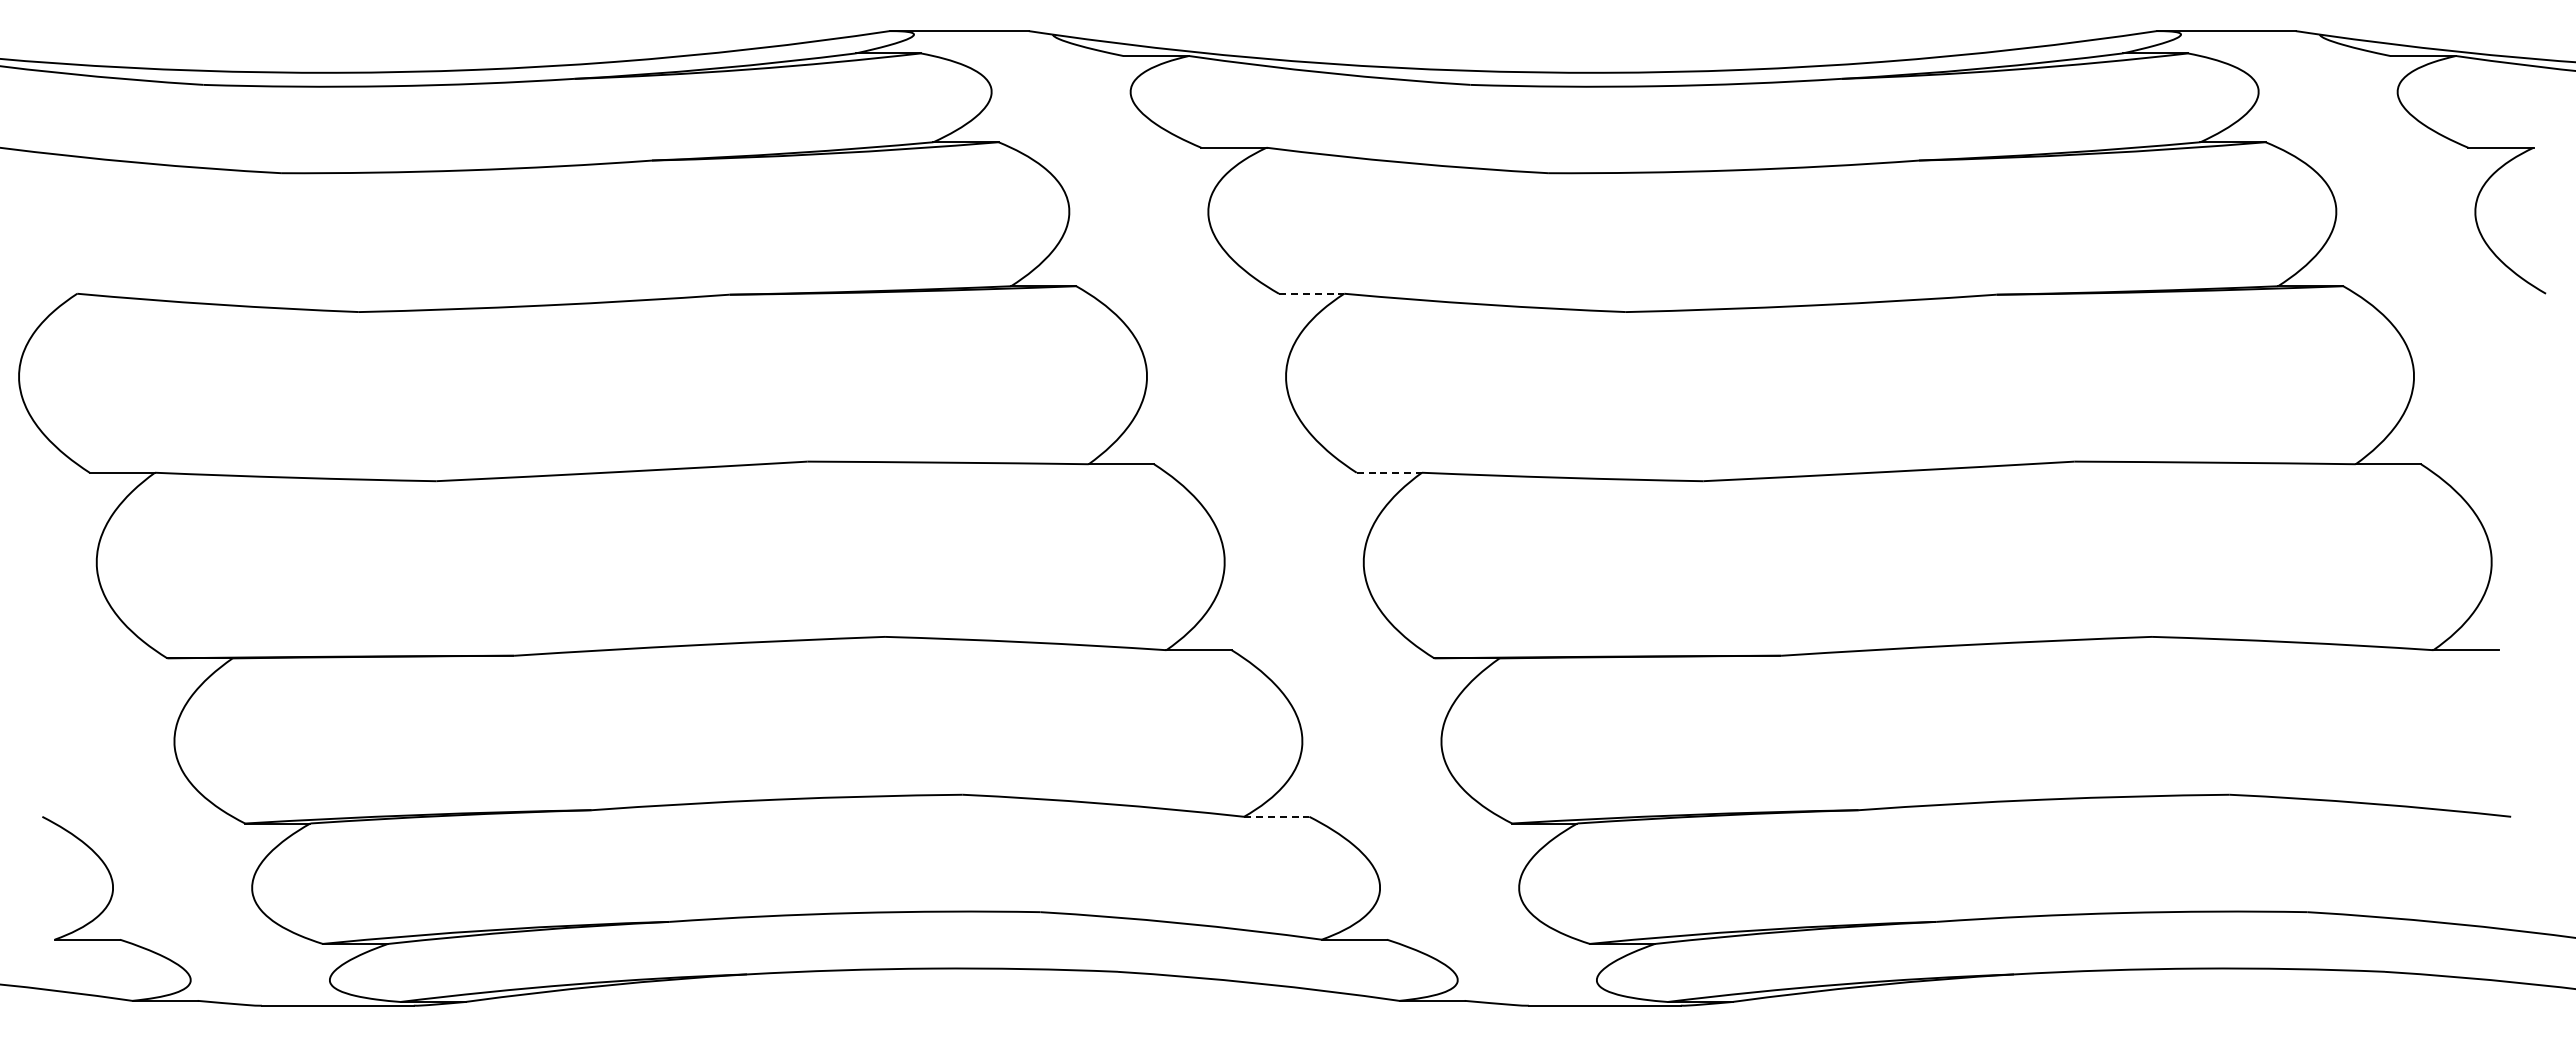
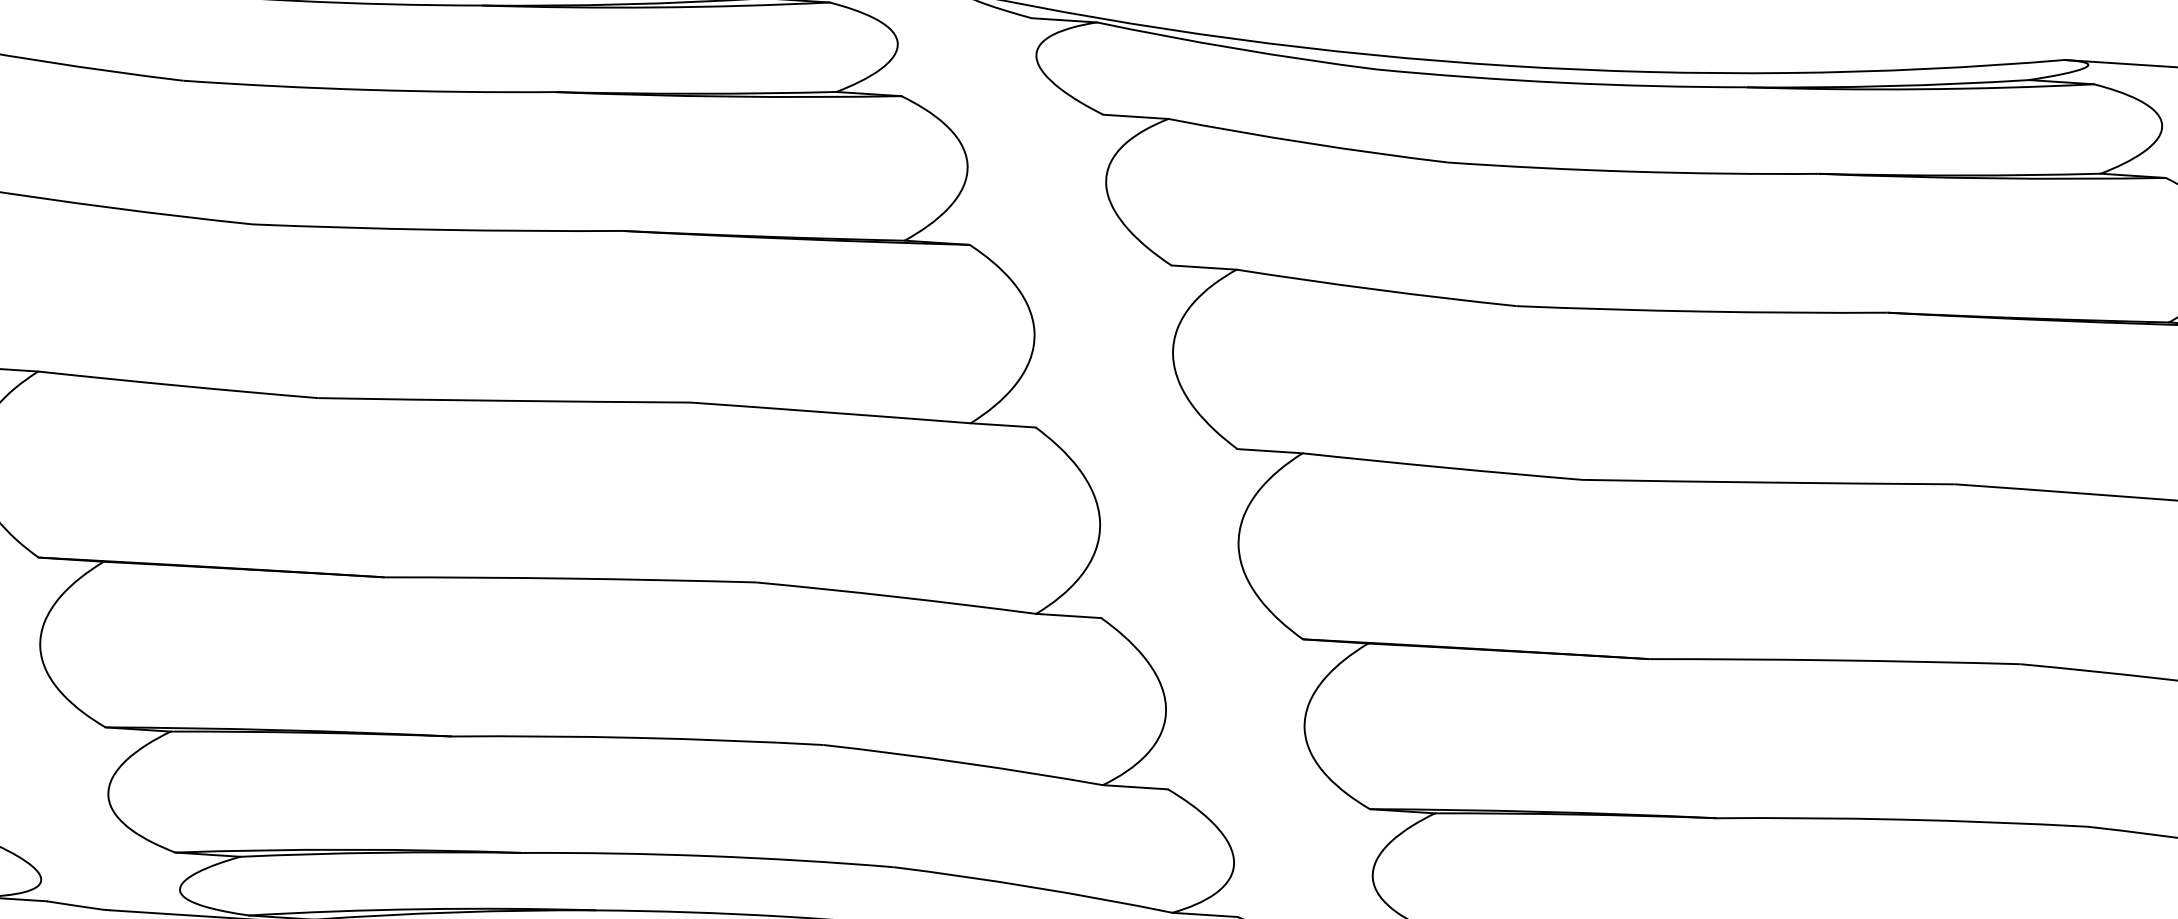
line: (1311, 293) -> (1203, 267), dashed -> solid
line: (1389, 472) -> (1270, 450), dashed -> solid
line: (1276, 816) -> (1135, 786), dashed -> solid

